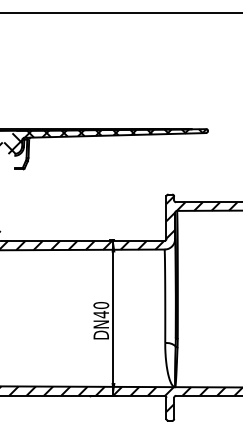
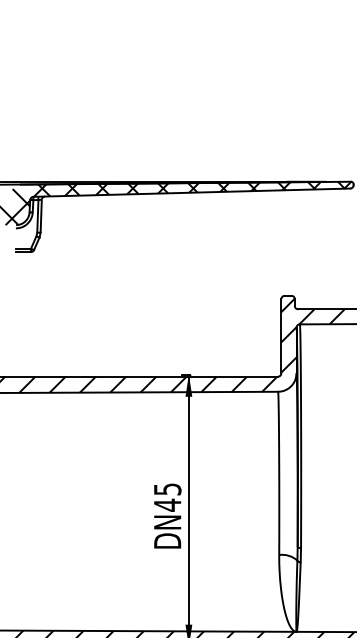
text: (101, 305) -> (167, 489), DN40 -> DN45

